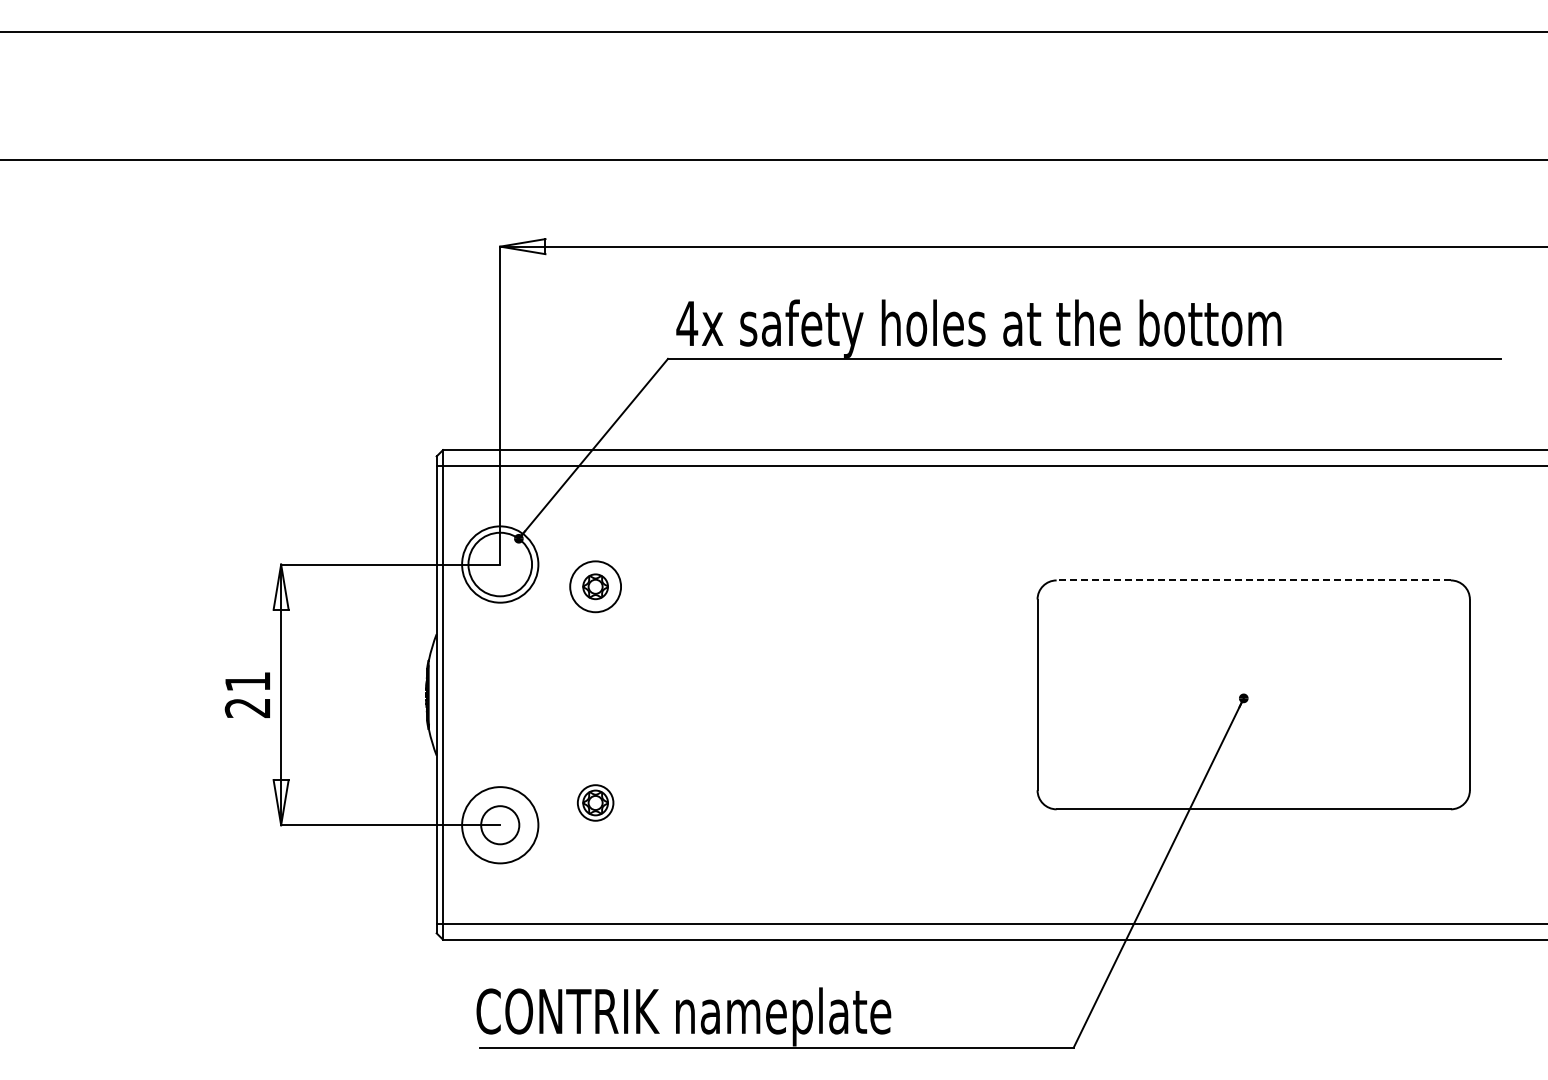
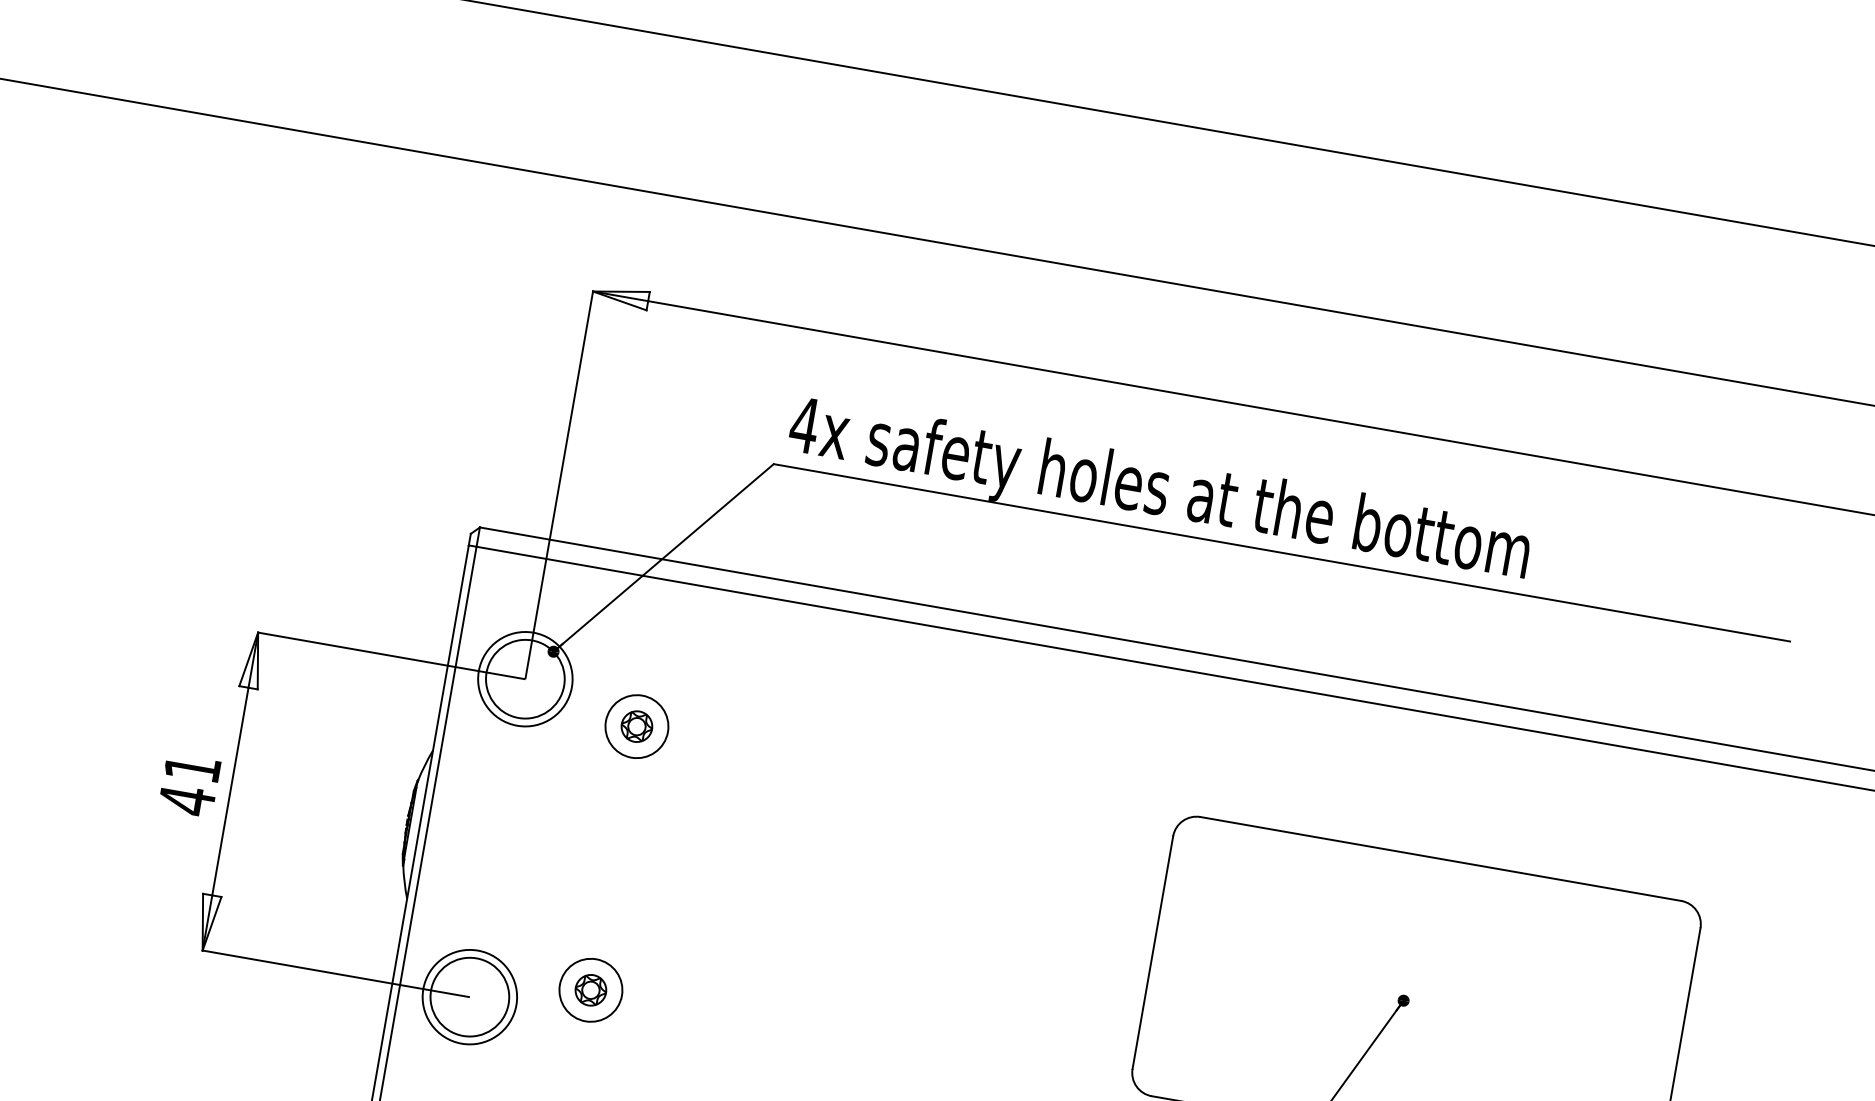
line: (1253, 580) -> (1440, 859), dashed -> solid
text: (246, 708) -> (185, 800), 21 -> 41
circle: (595, 802) -> (590, 989), size x1.43
circle: (500, 825) -> (470, 997), size x1.67

